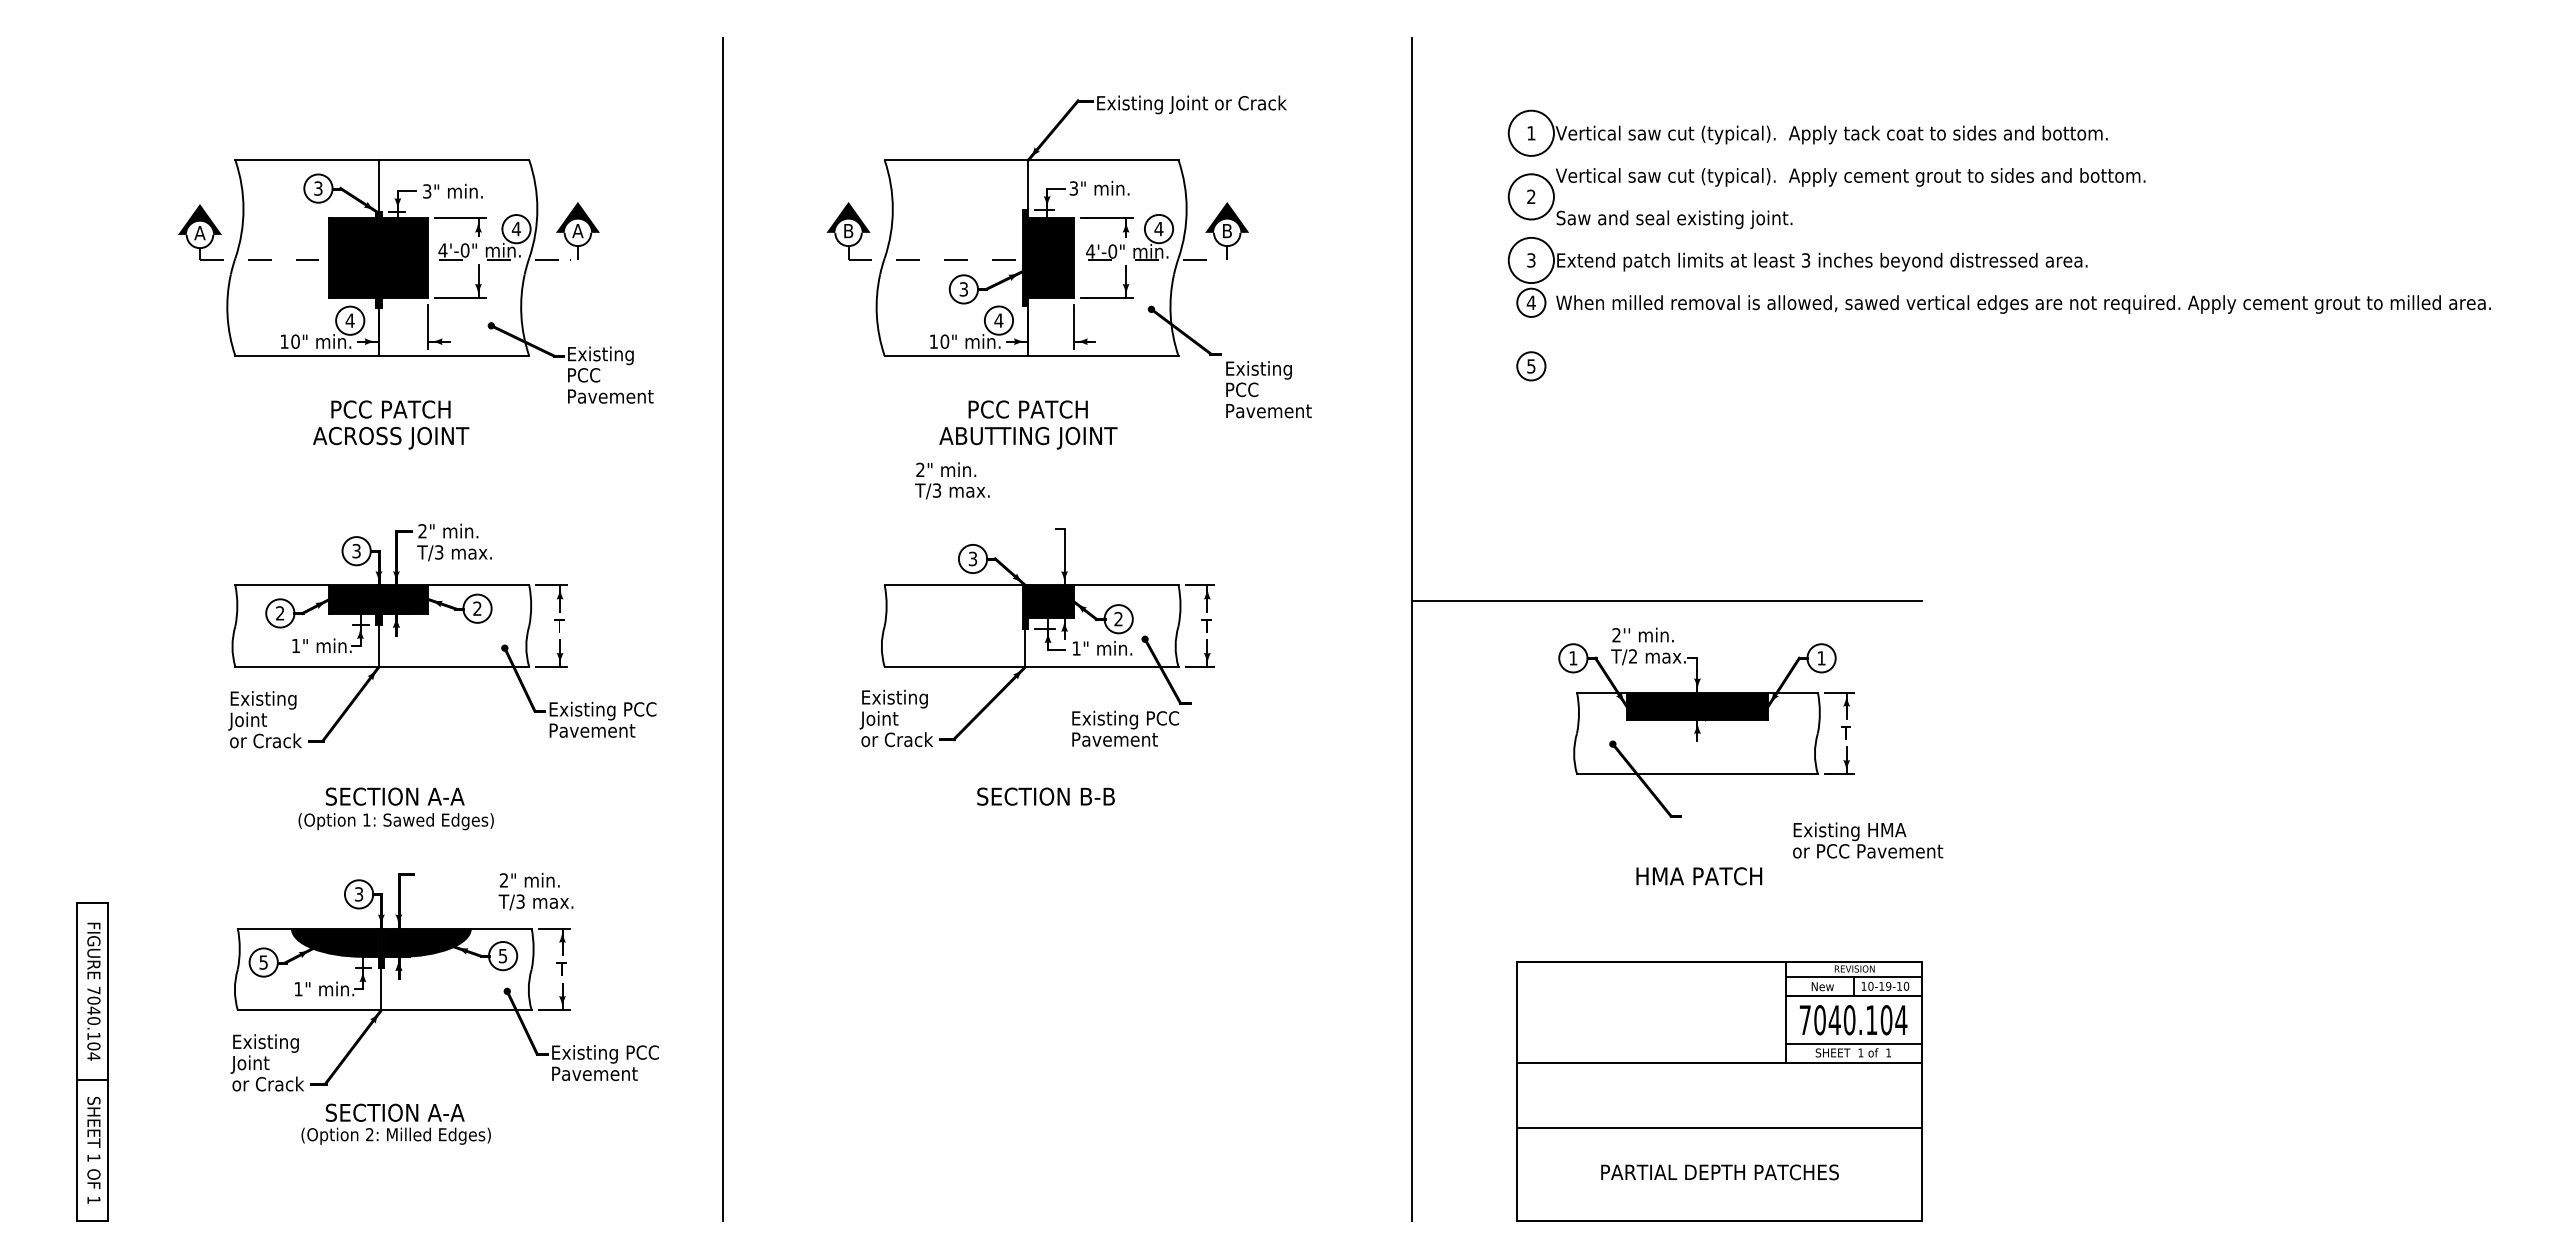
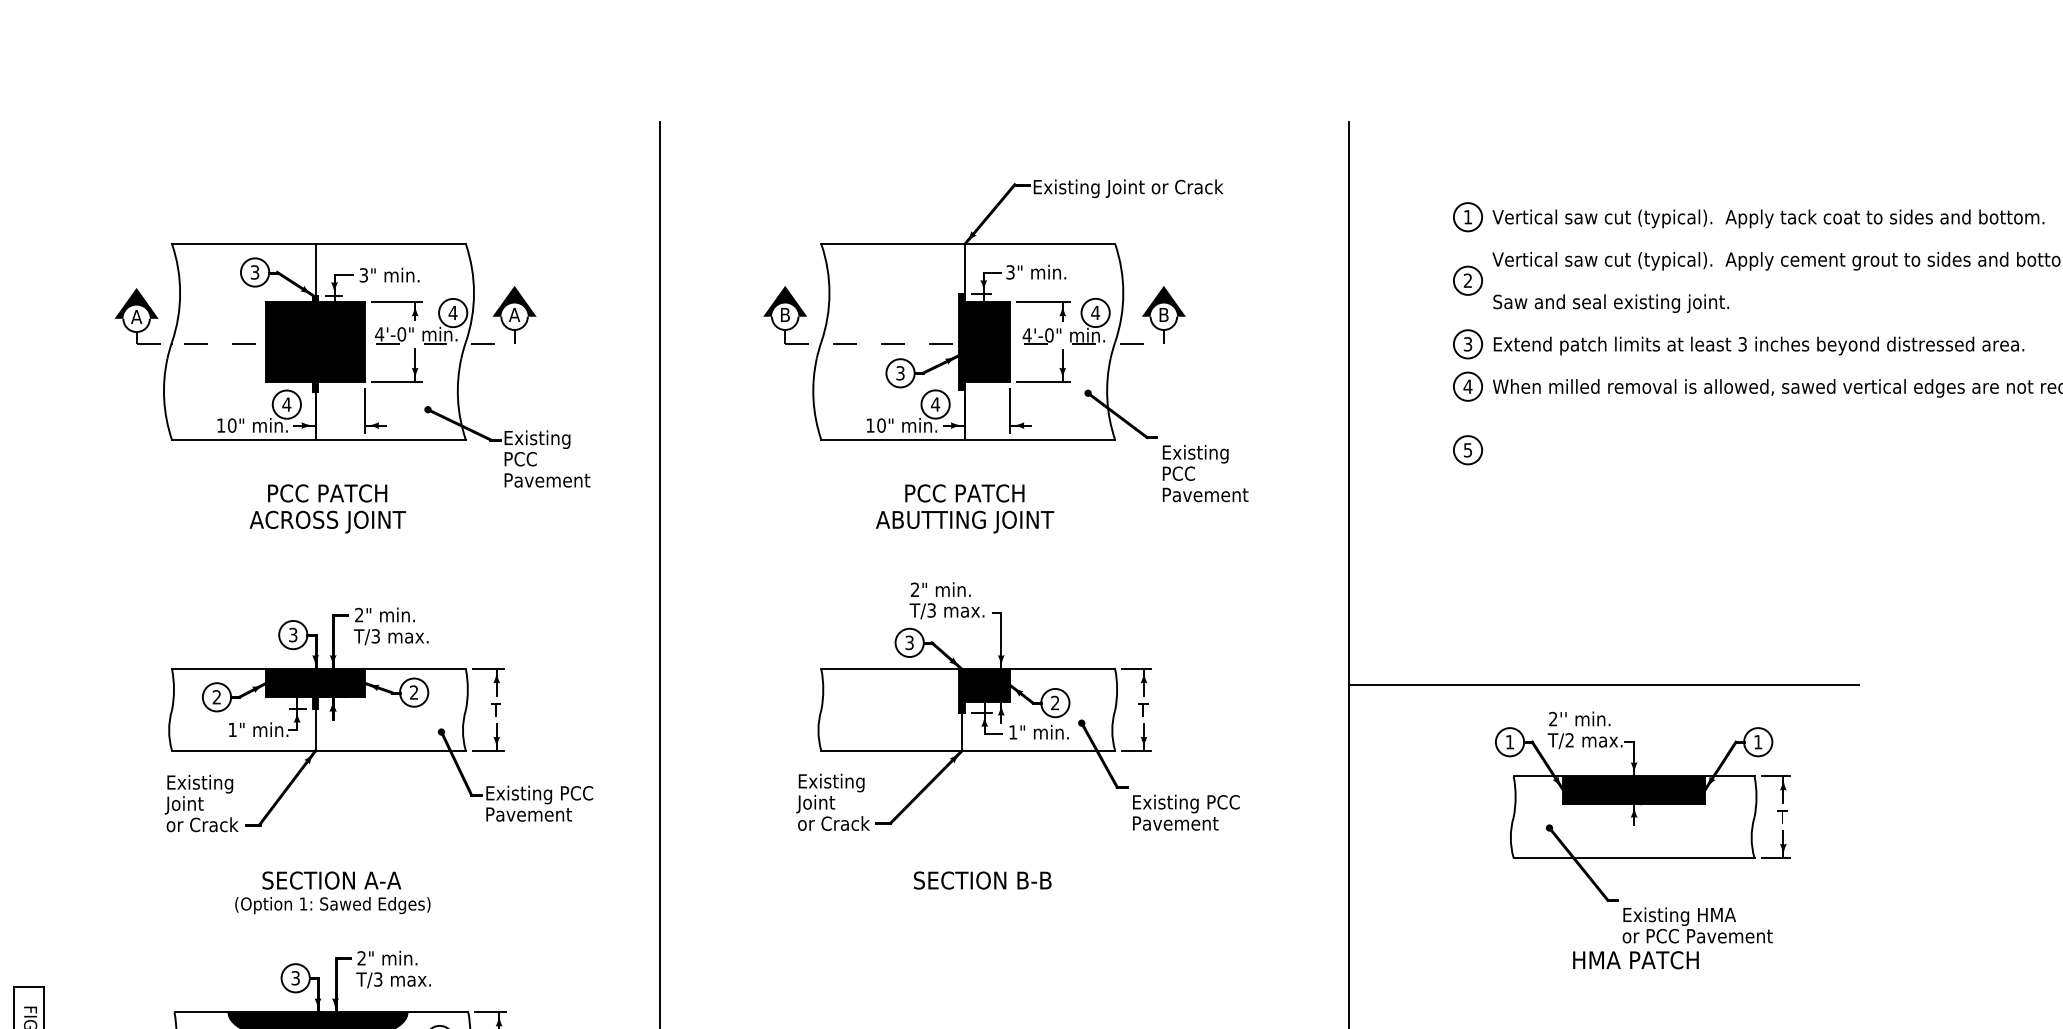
circle: (1531, 133) -> (1468, 217), size x0.62
circle: (1531, 196) -> (1468, 280), size x0.62
circle: (1531, 260) -> (1468, 344), size x0.62
text: (952, 480) -> (947, 600), moved
text: (1125, 728) -> (1186, 812), moved
text: (1868, 840) -> (1698, 925), moved
text: (535, 891) -> (393, 969), moved

